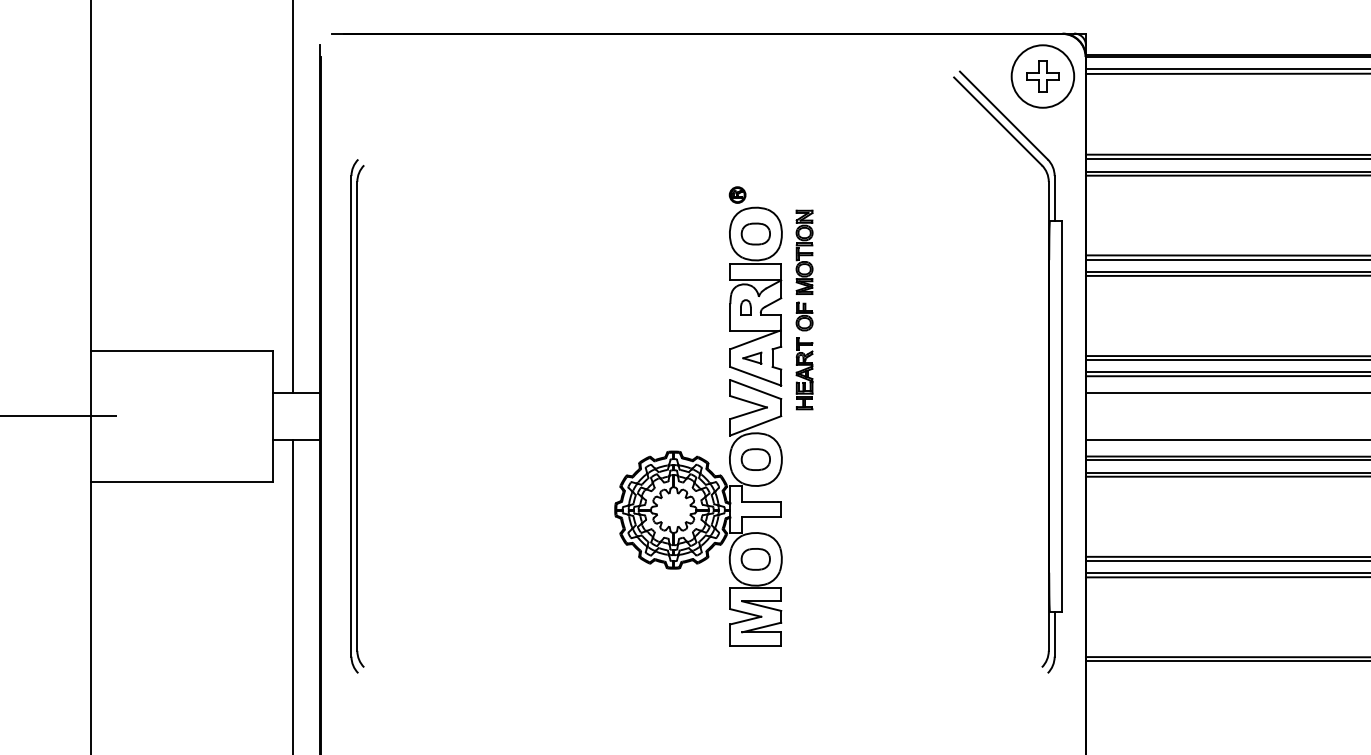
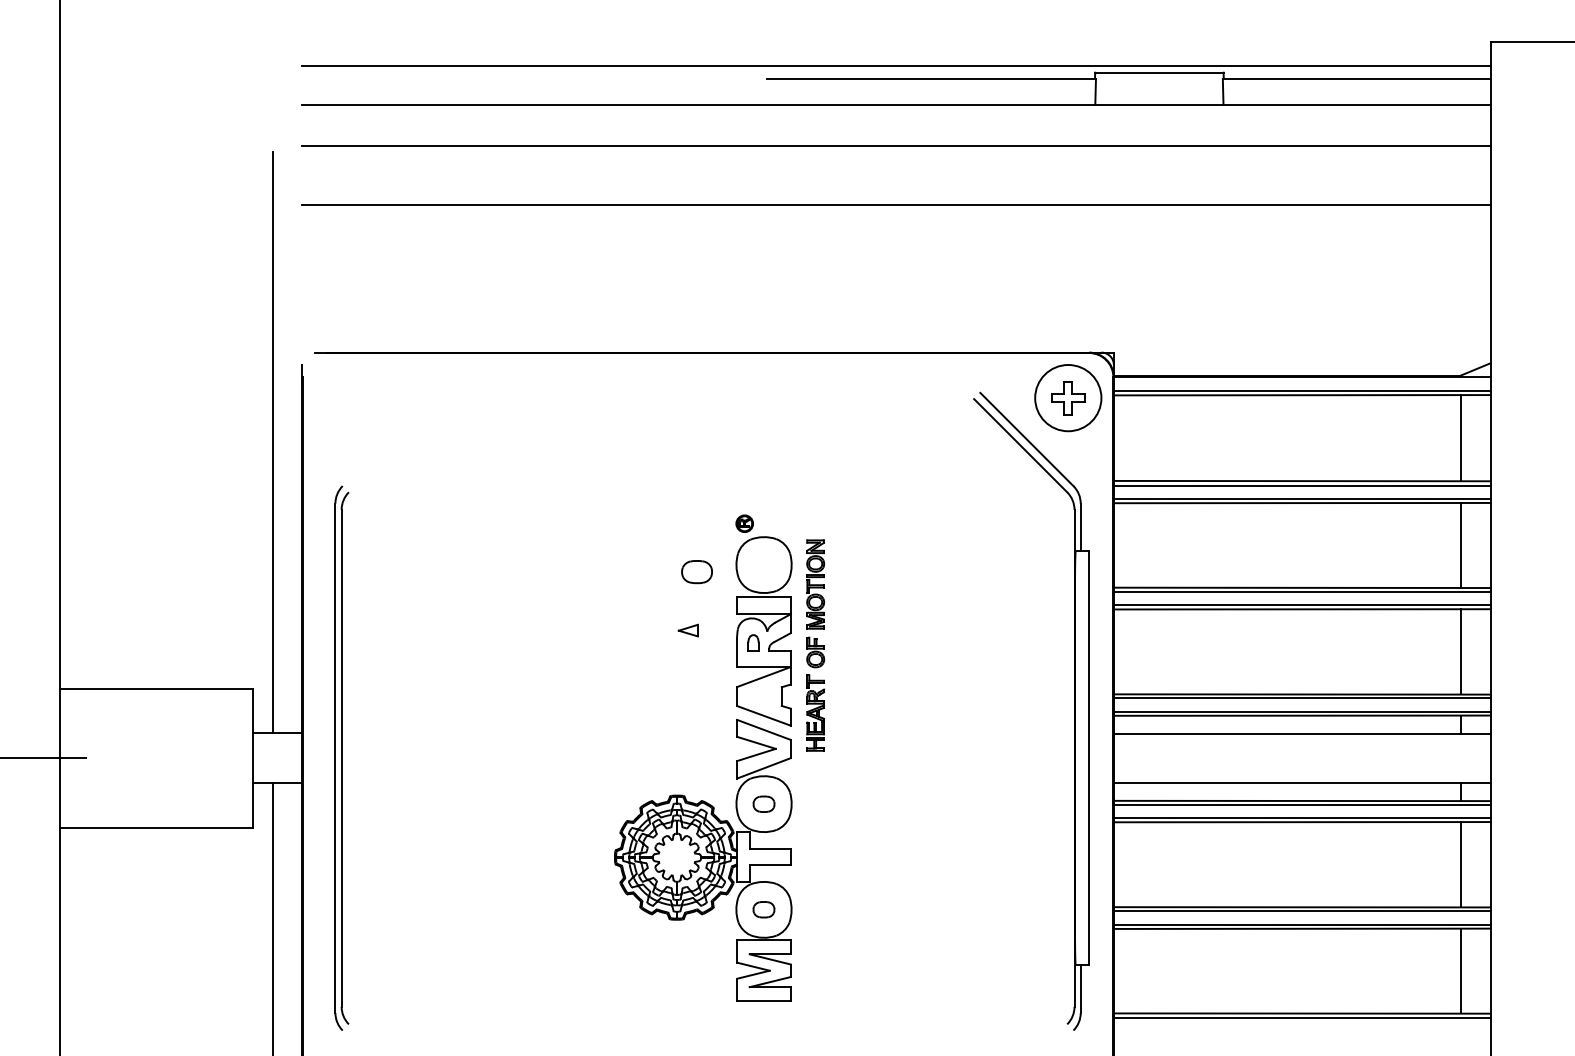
part: (755, 234) -> (696, 572), moved
part: (751, 358) -> (687, 630), moved
part: (755, 459) -> (763, 804), size x0.7
part: (755, 559) -> (763, 909), size x0.7

